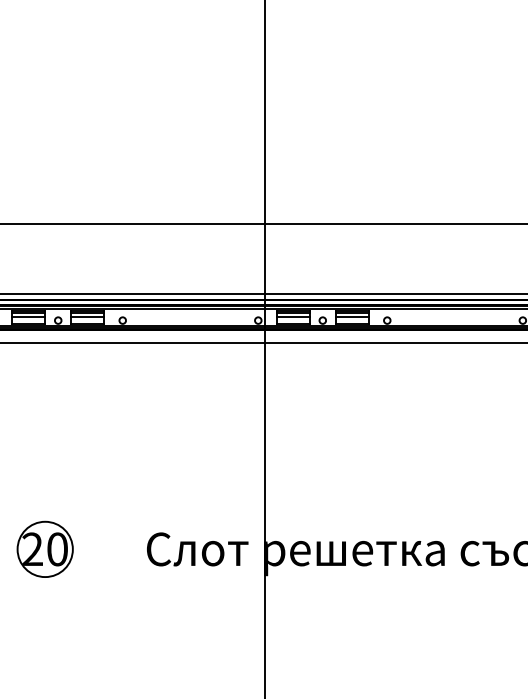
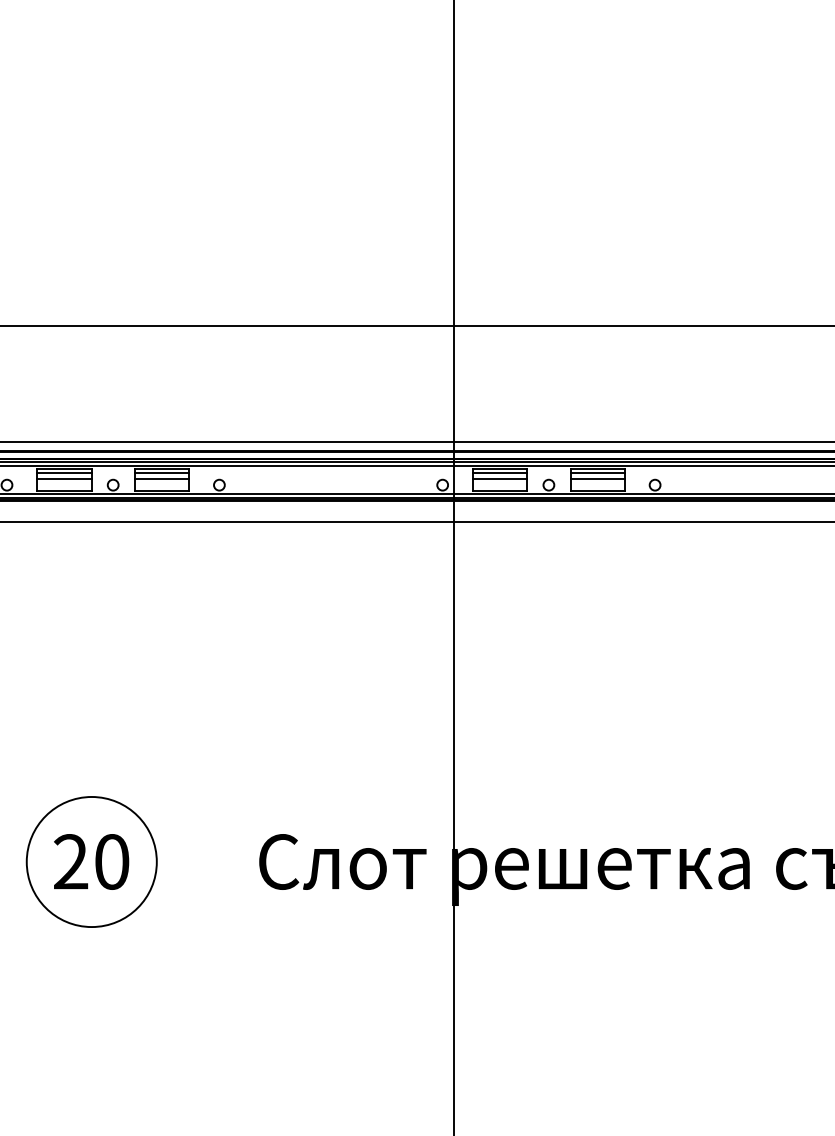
circle: (44, 548) -> (90, 860), size x1.43

